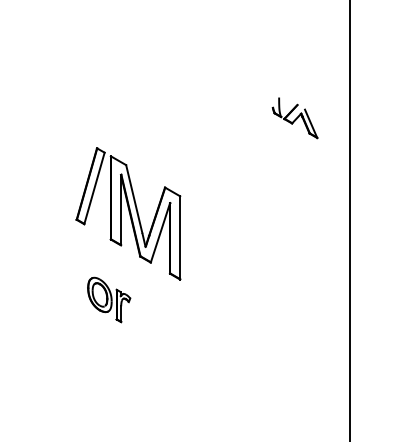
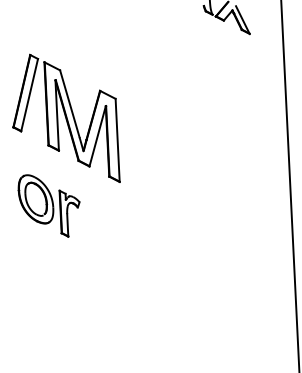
part: (109, 299) -> (50, 205), size x1.43

